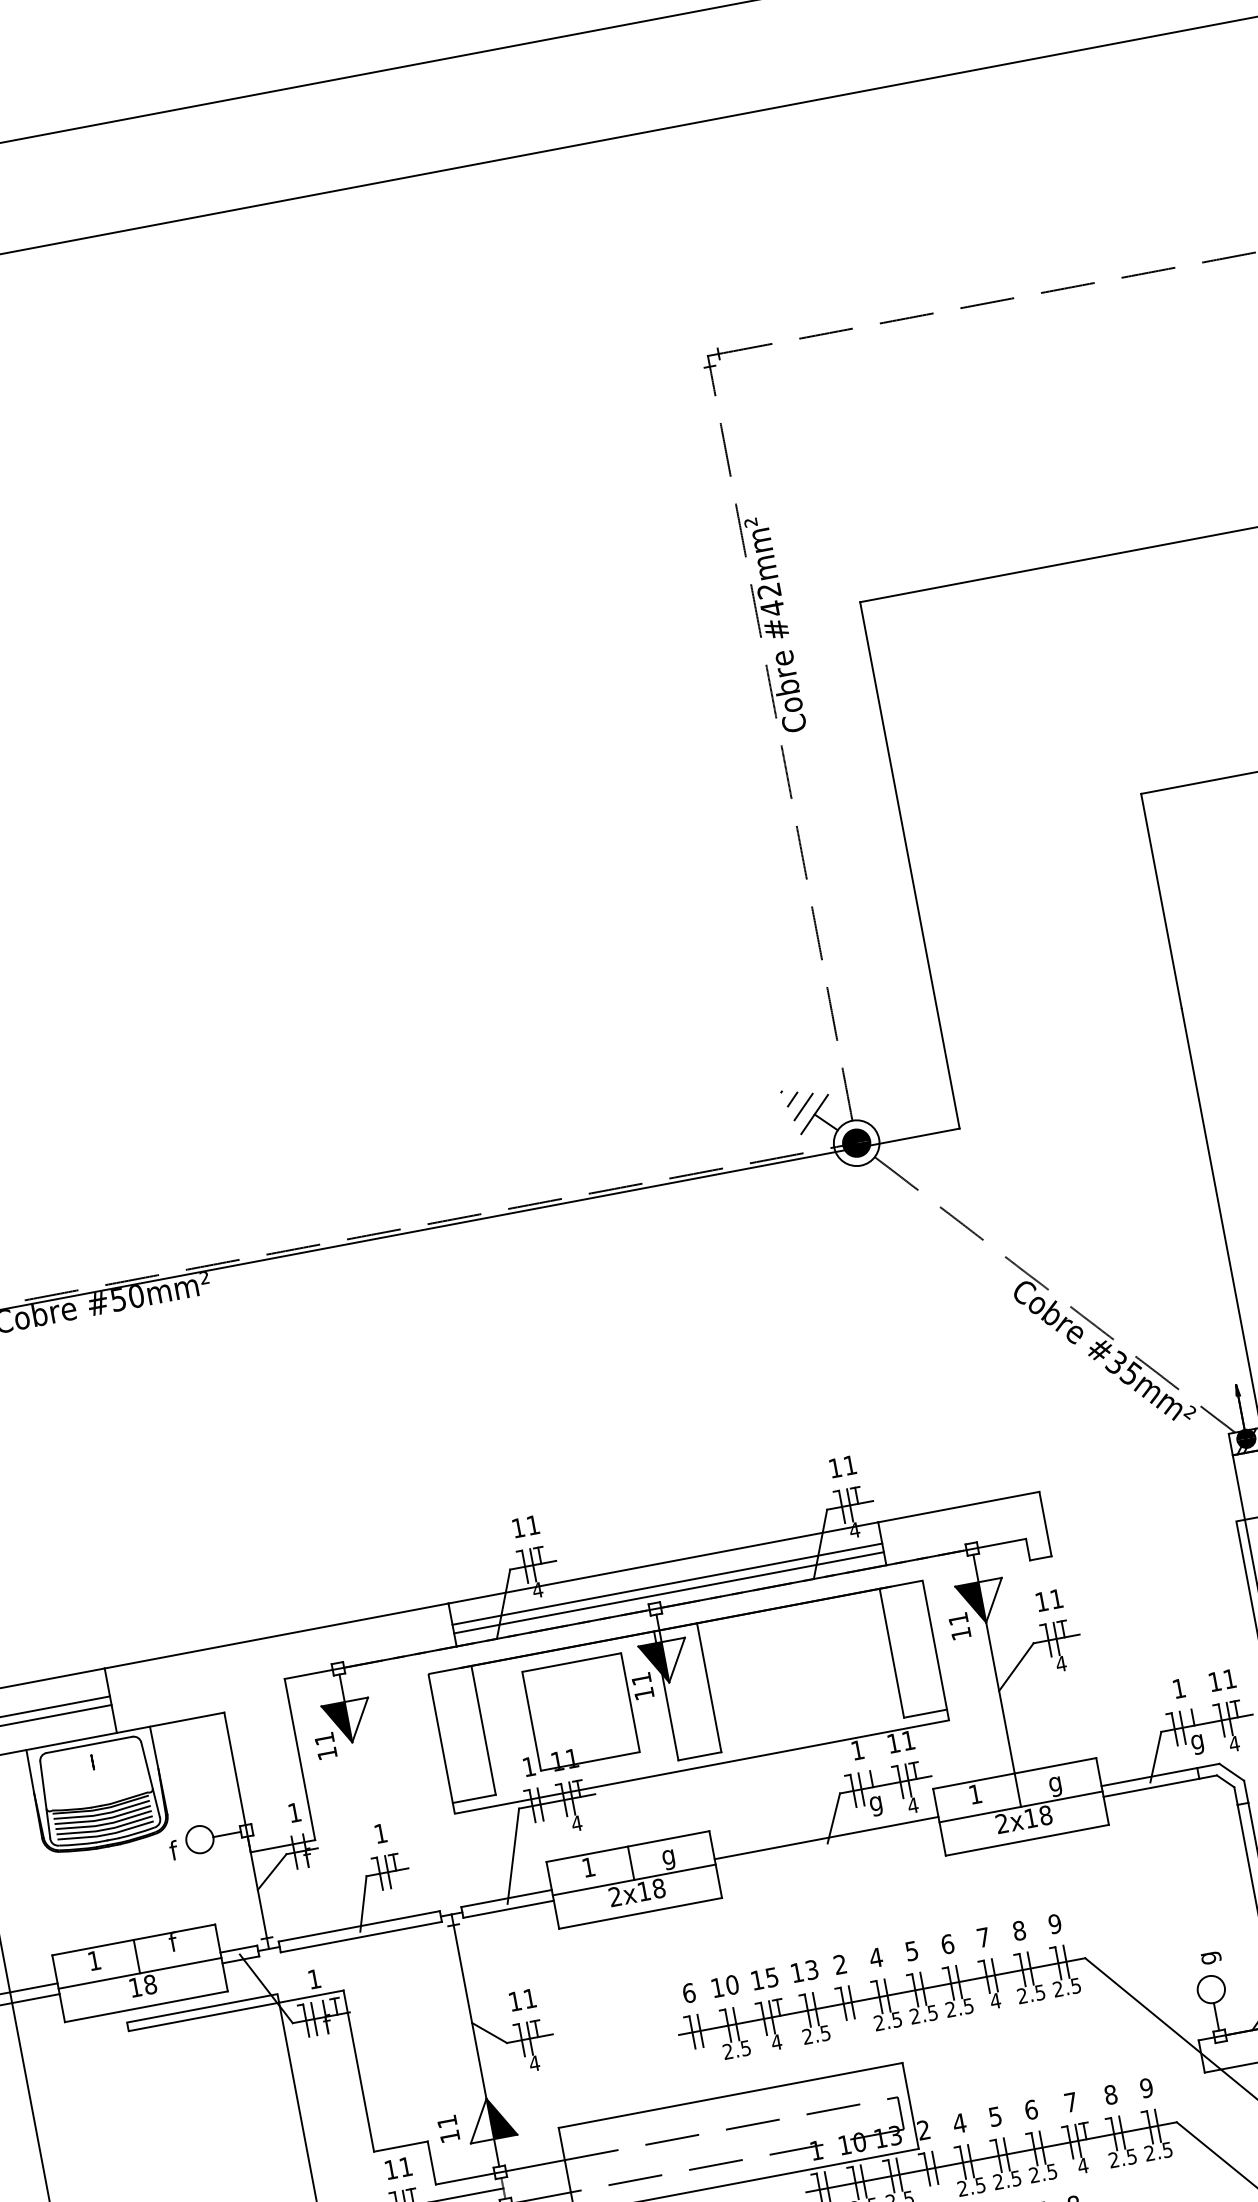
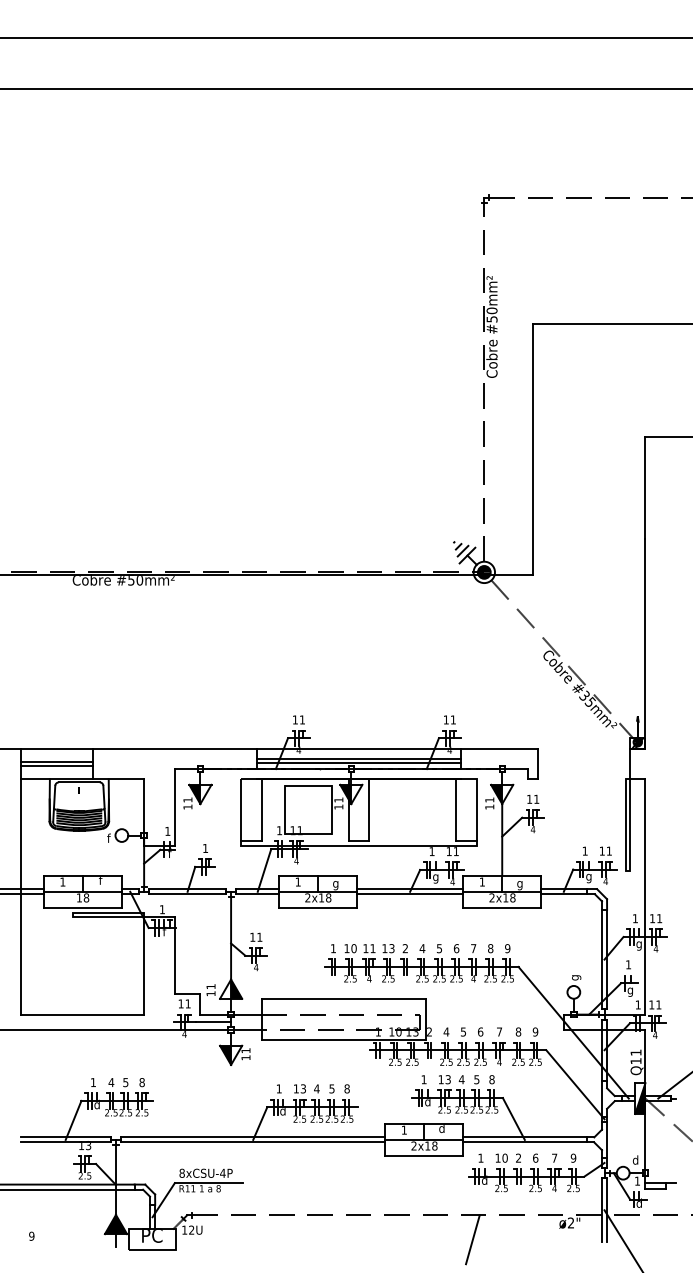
text: (769, 598) -> (491, 314), #42mm² -> #50mm²
line: (827, 1849) -> (409, 894), added
text: (771, 1977) -> (372, 948), 15 -> 11
text: (689, 1992) -> (333, 948), 6 -> 1

